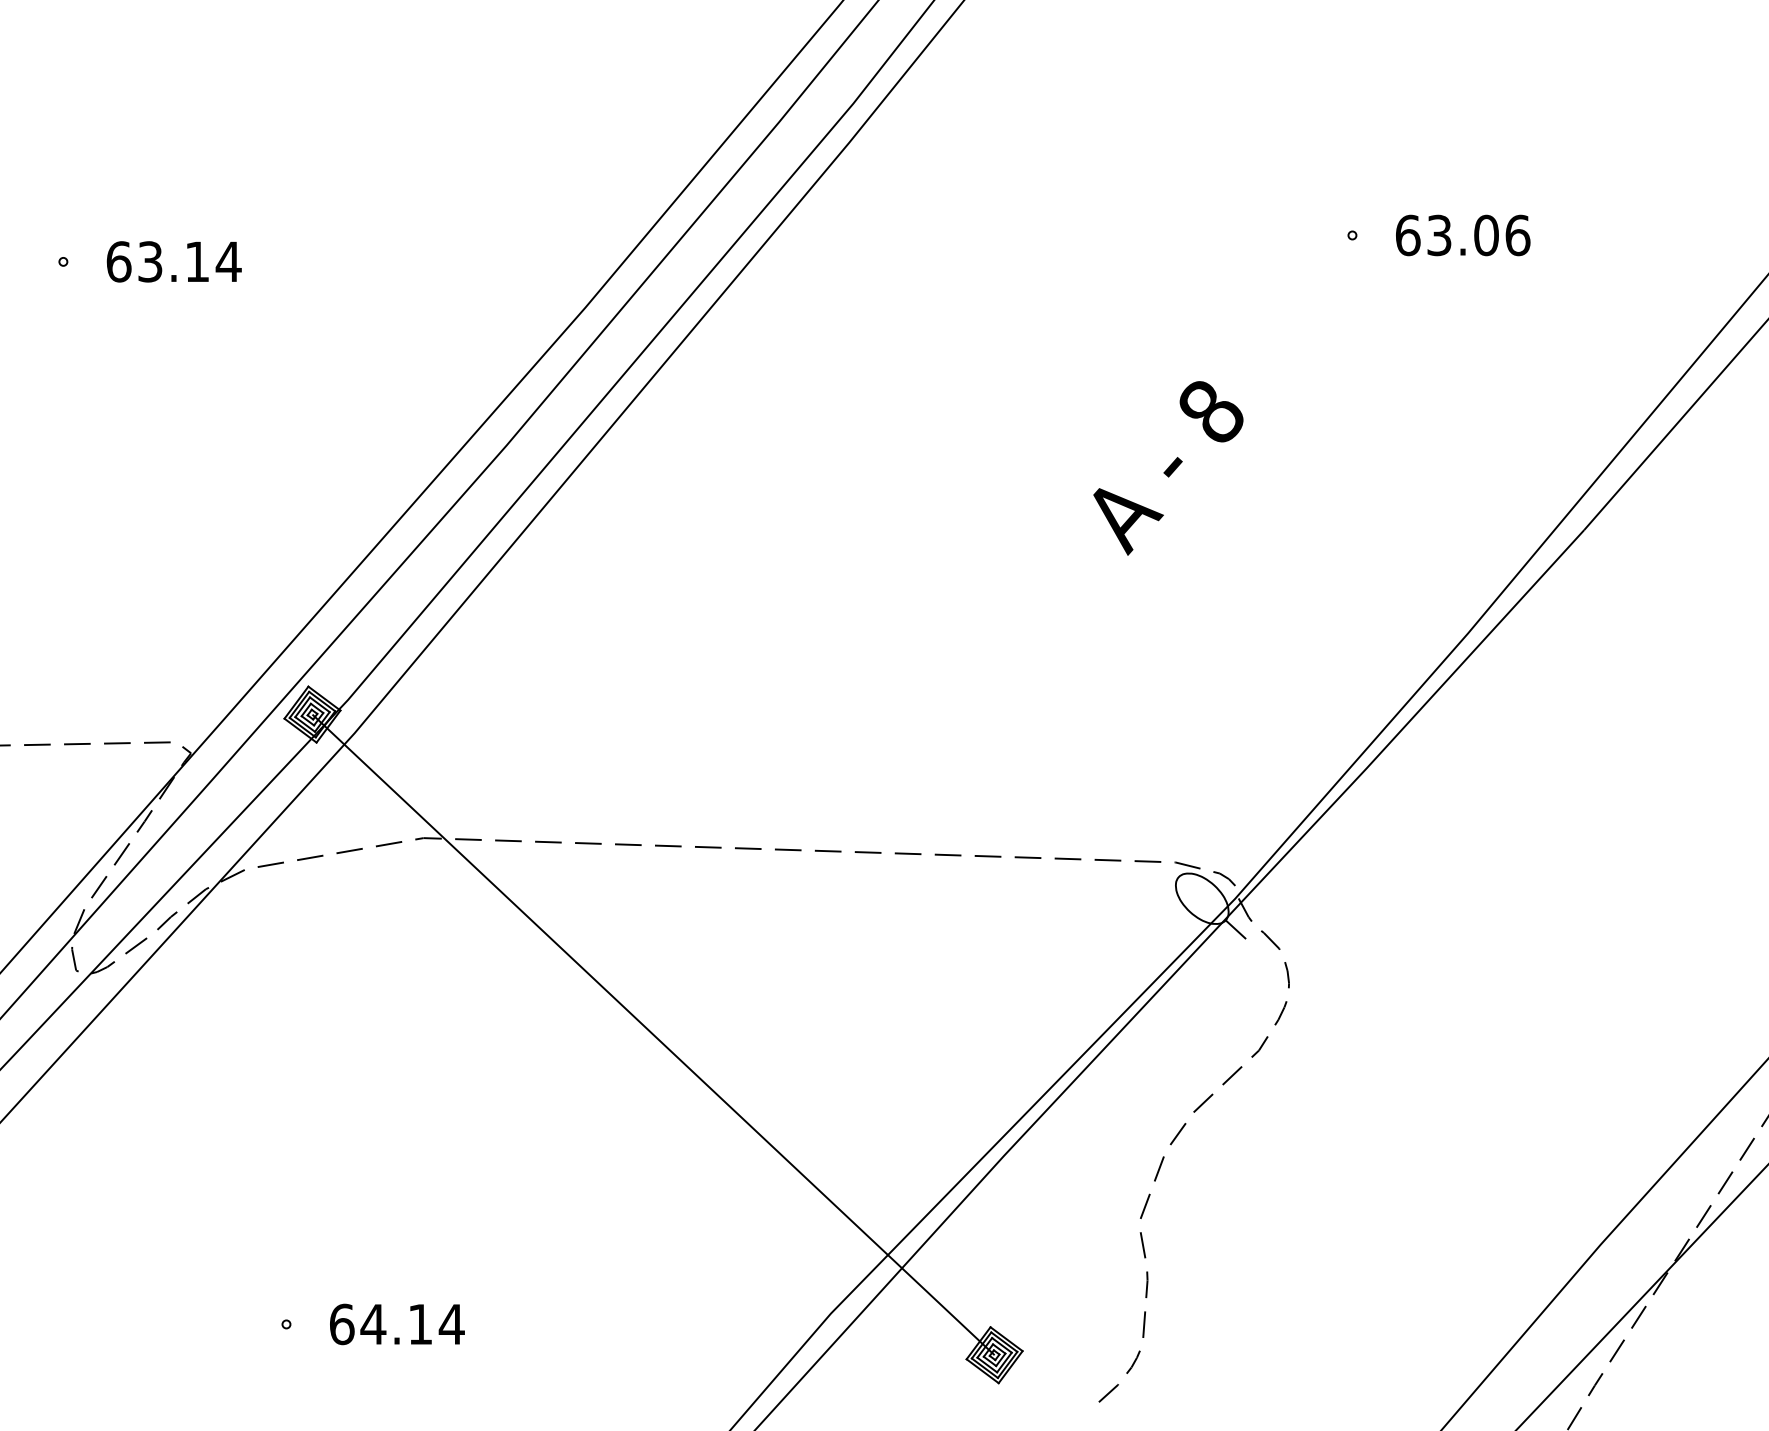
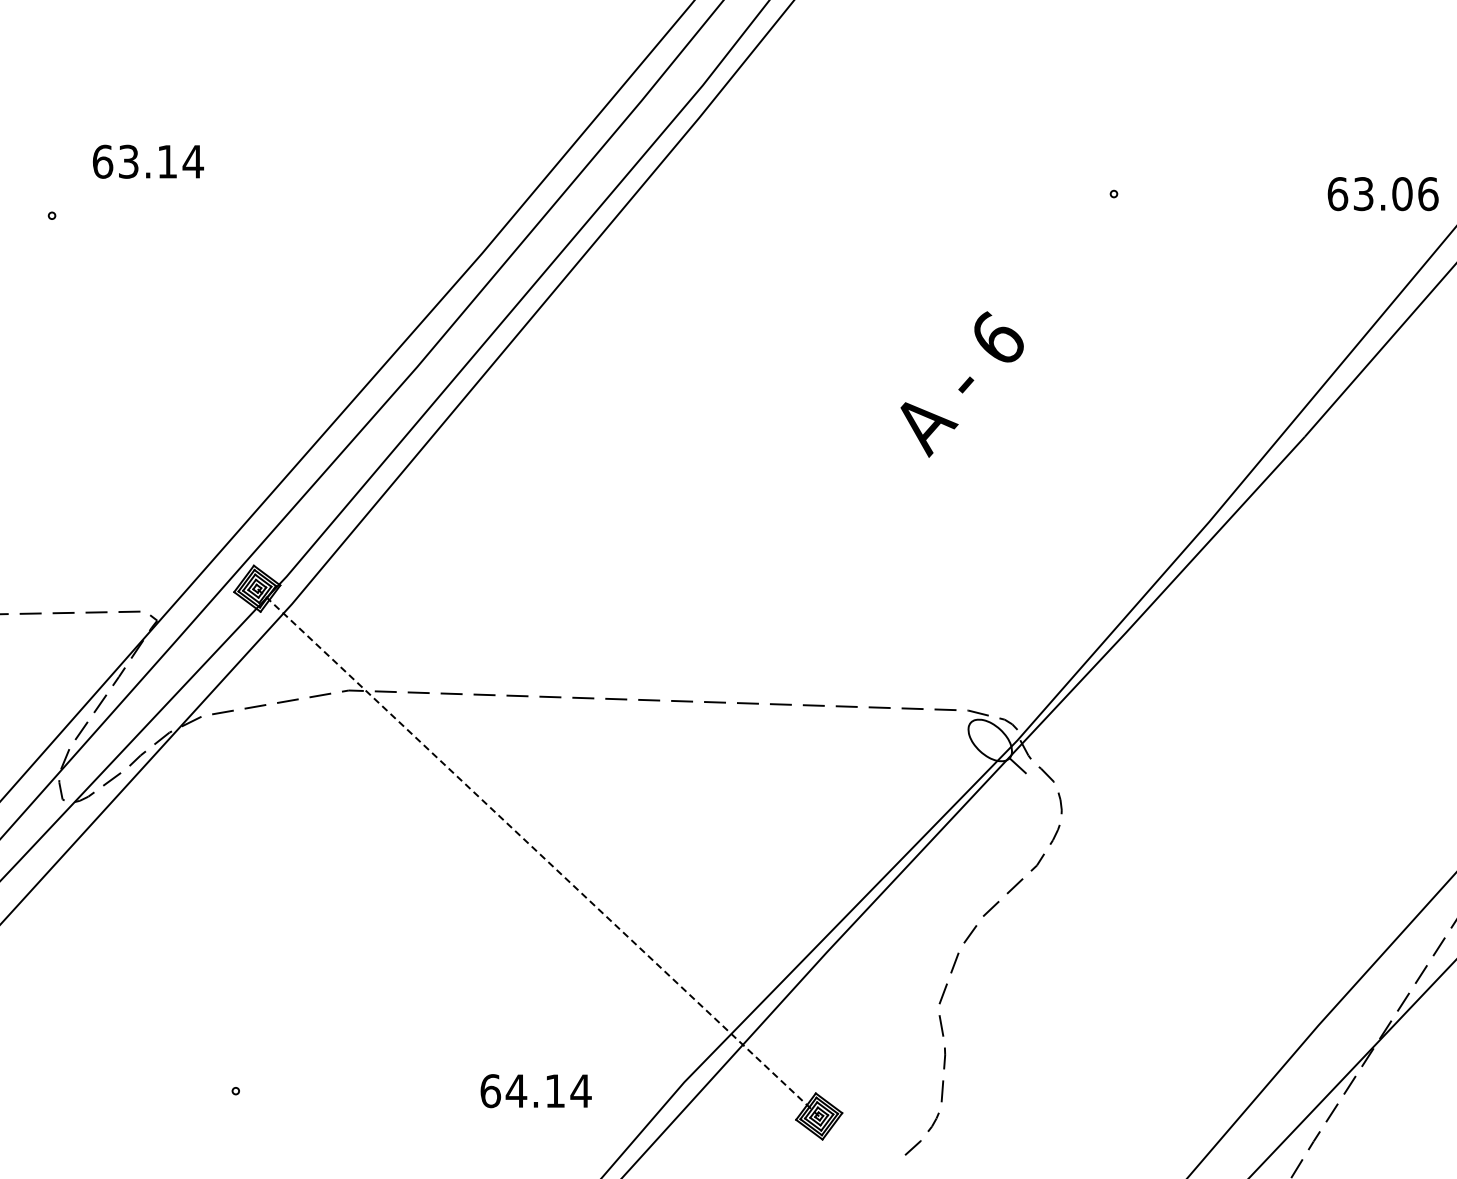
text: (1462, 236) -> (1382, 194), moved
text: (174, 261) -> (148, 161), moved
text: (1211, 409) -> (997, 337), 8 -> 6
line: (652, 1034) -> (537, 852), solid -> dashed
text: (396, 1324) -> (535, 1091), moved

